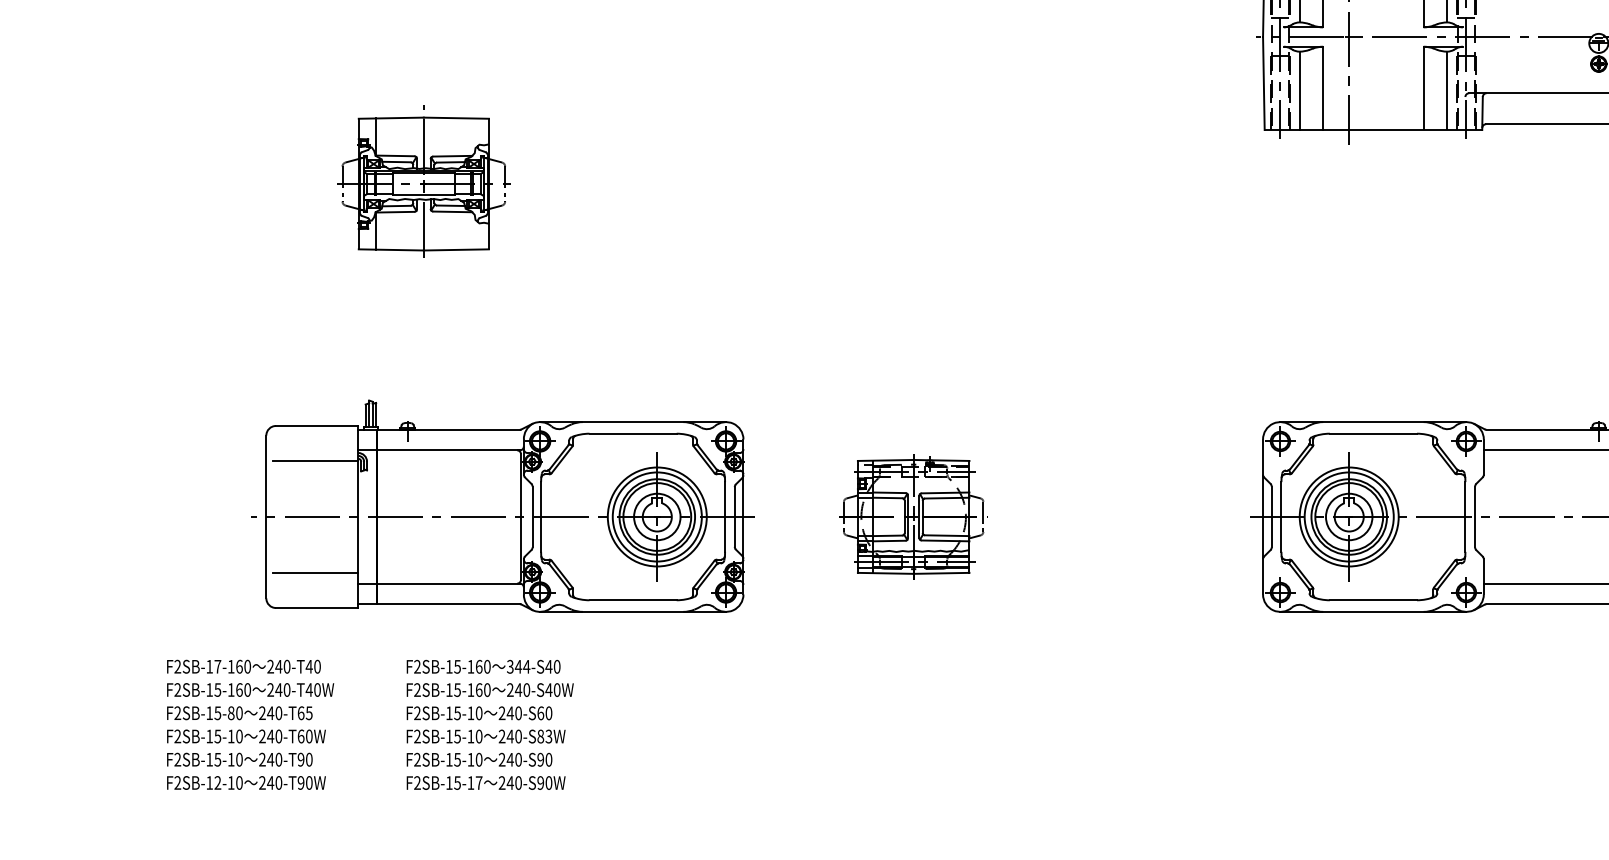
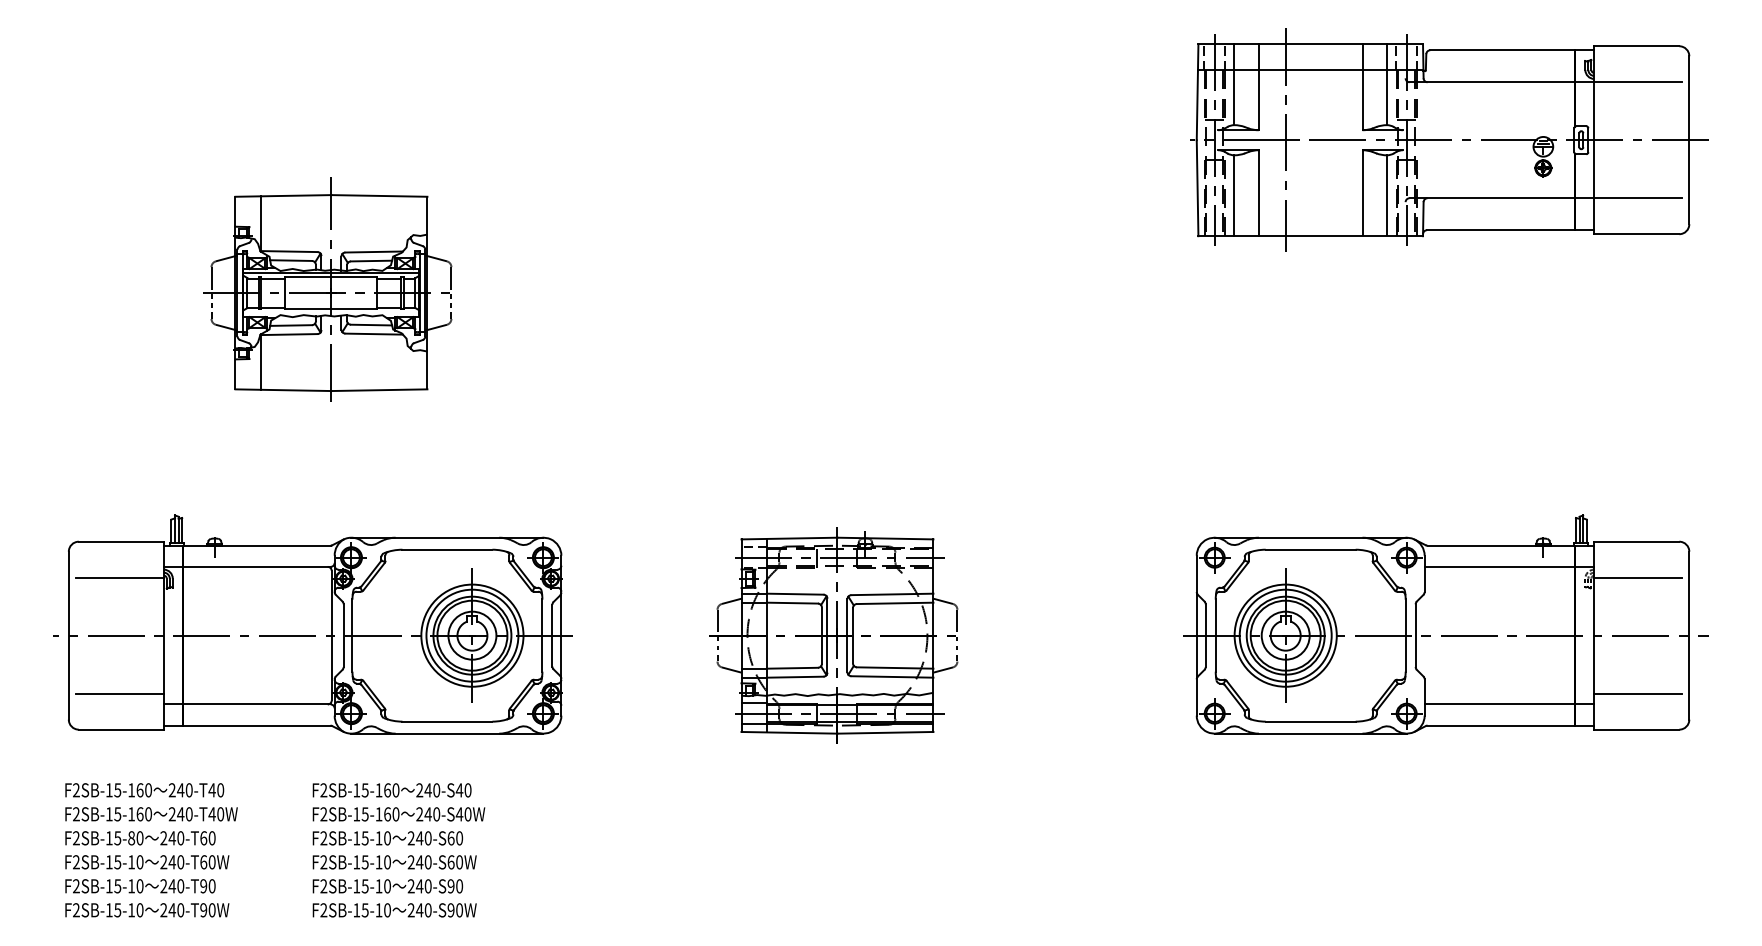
part: (421, 181) -> (327, 289), size x1.43
part: (502, 506) -> (312, 624), moved
part: (911, 516) -> (833, 635), size x1.67
text: (217, 666) -> (117, 790), F2SB-17-160 -> F2SB-15-160
text: (518, 666) -> (428, 790), 344-S40 -> 240-S40
text: (308, 713) -> (211, 838), 240-T65 -> 240-T60
text: (545, 736) -> (455, 862), 240-S83W -> 240-S60W
text: (217, 783) -> (117, 910), F2SB-12-10 -> F2SB-15-10
text: (479, 783) -> (387, 910), F2SB-15-17 -> F2SB-15-10

